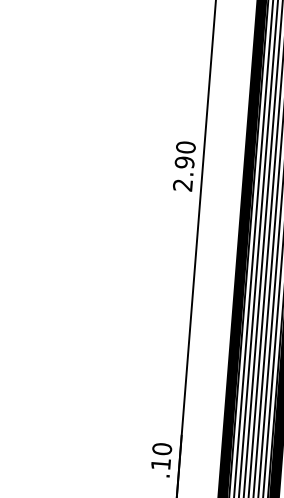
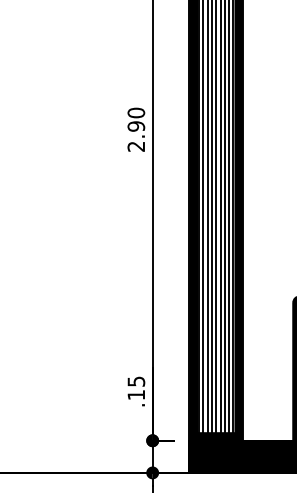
text: (162, 448) -> (136, 381), .10 -> .15

